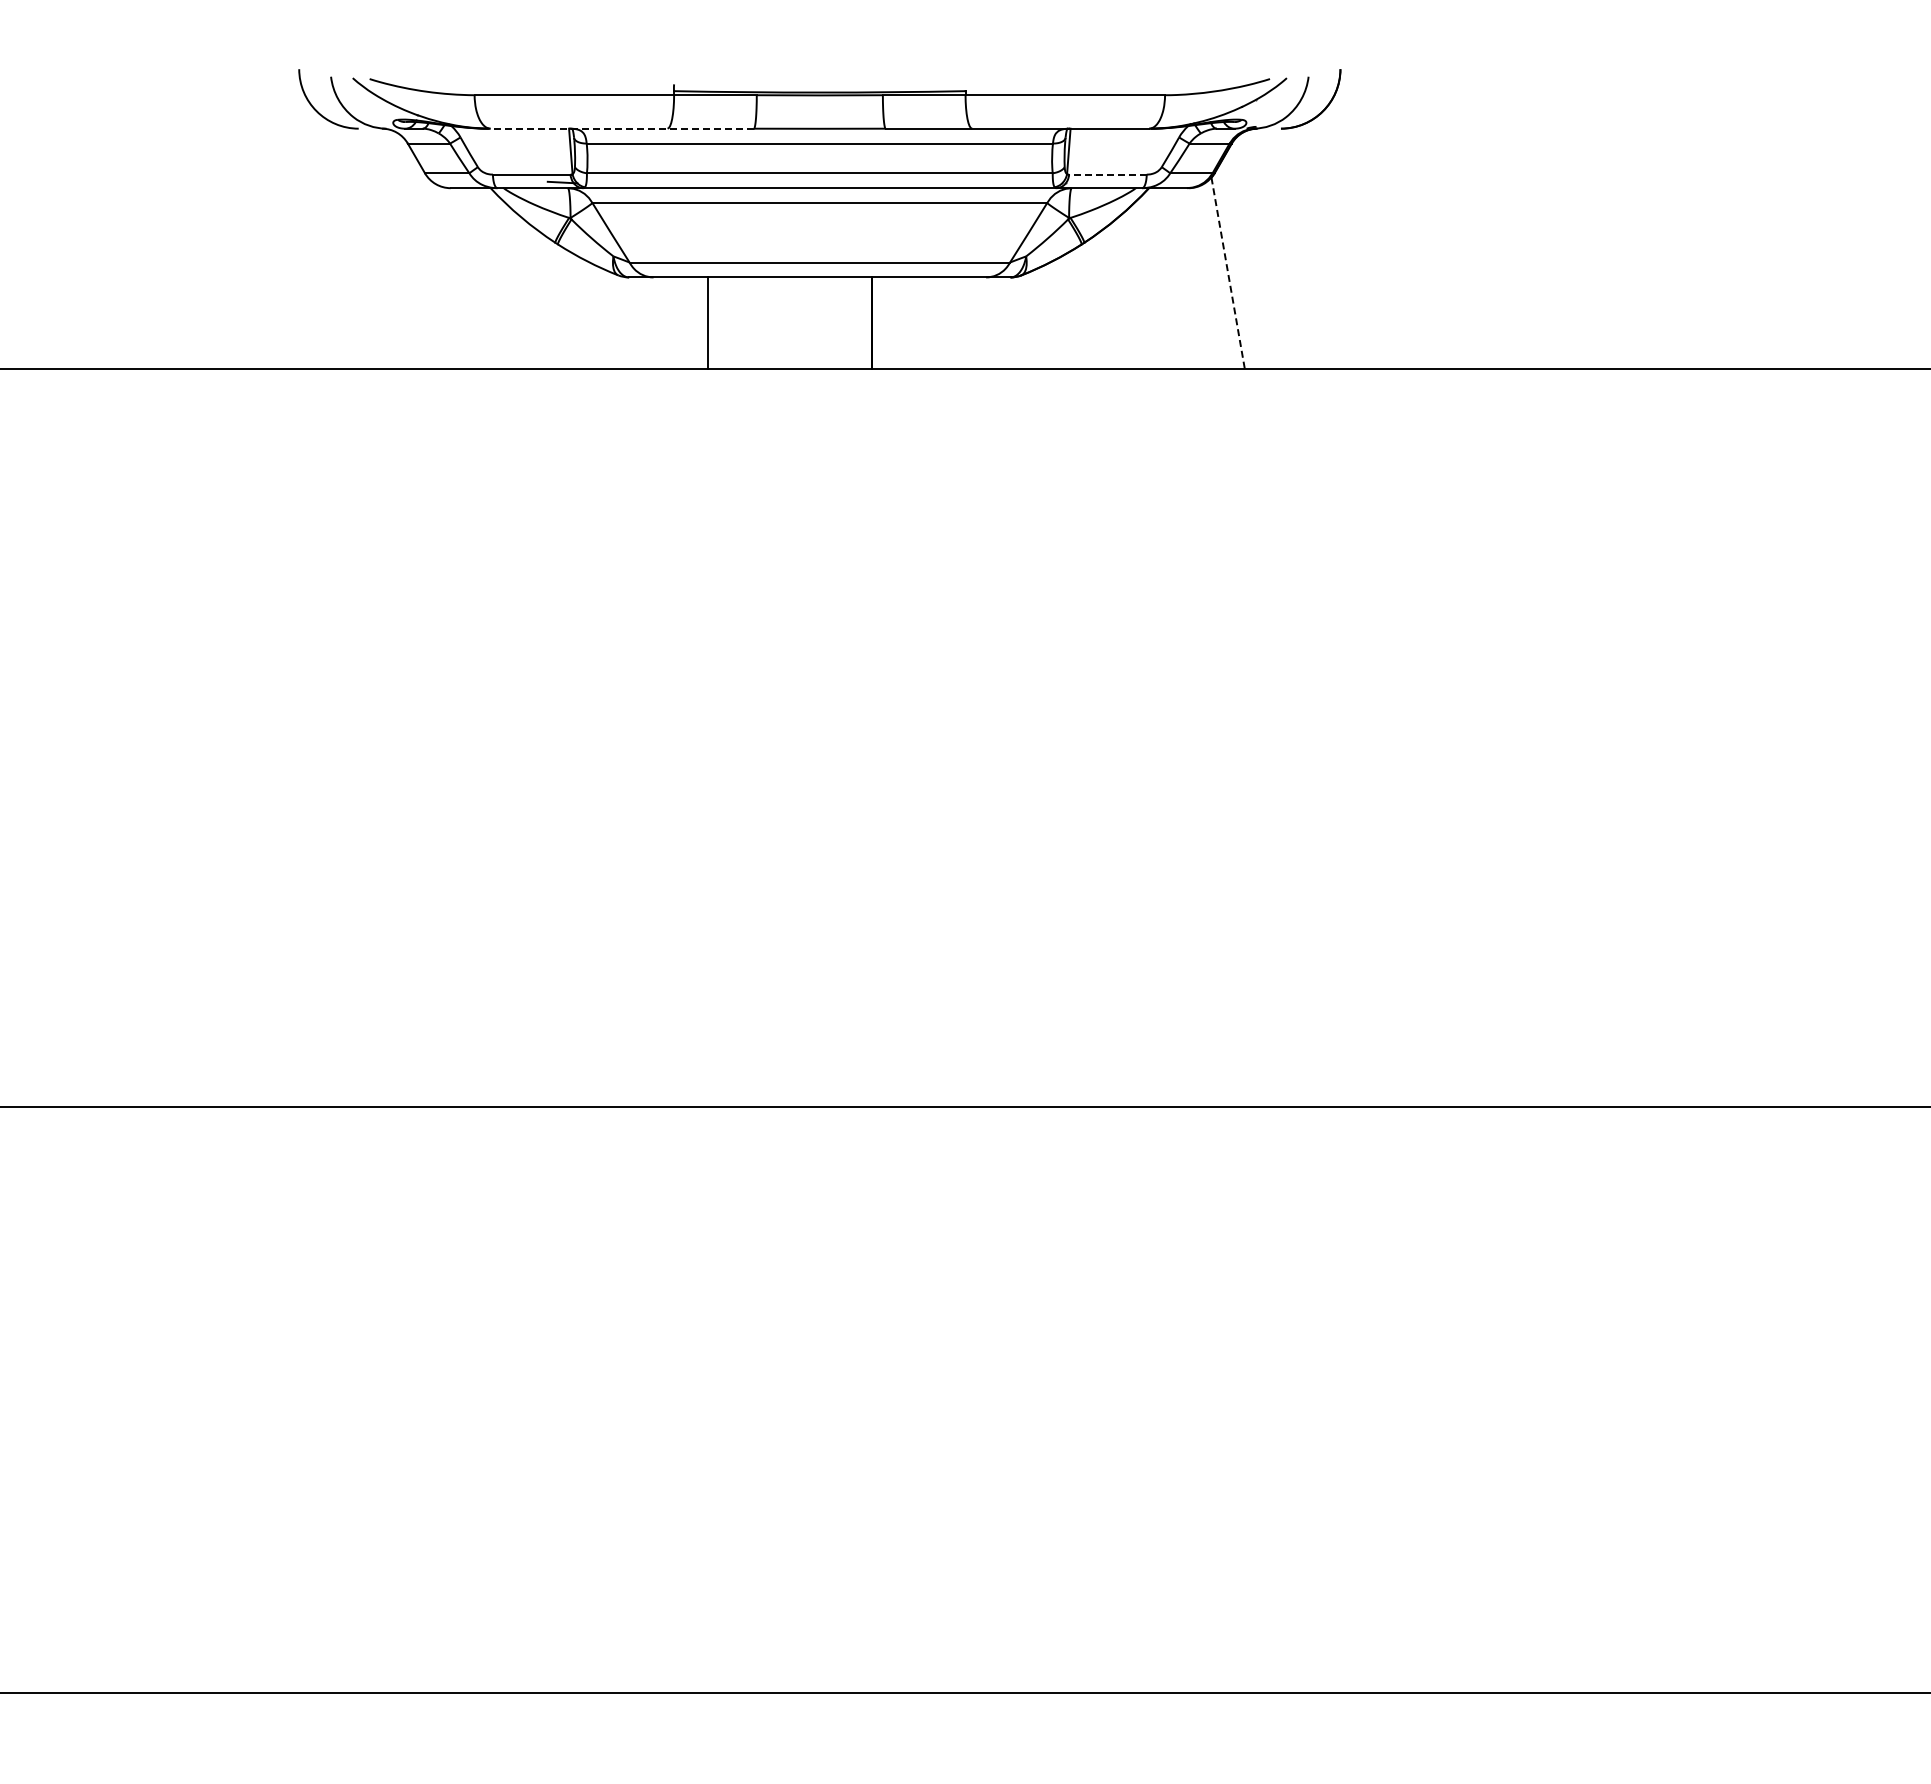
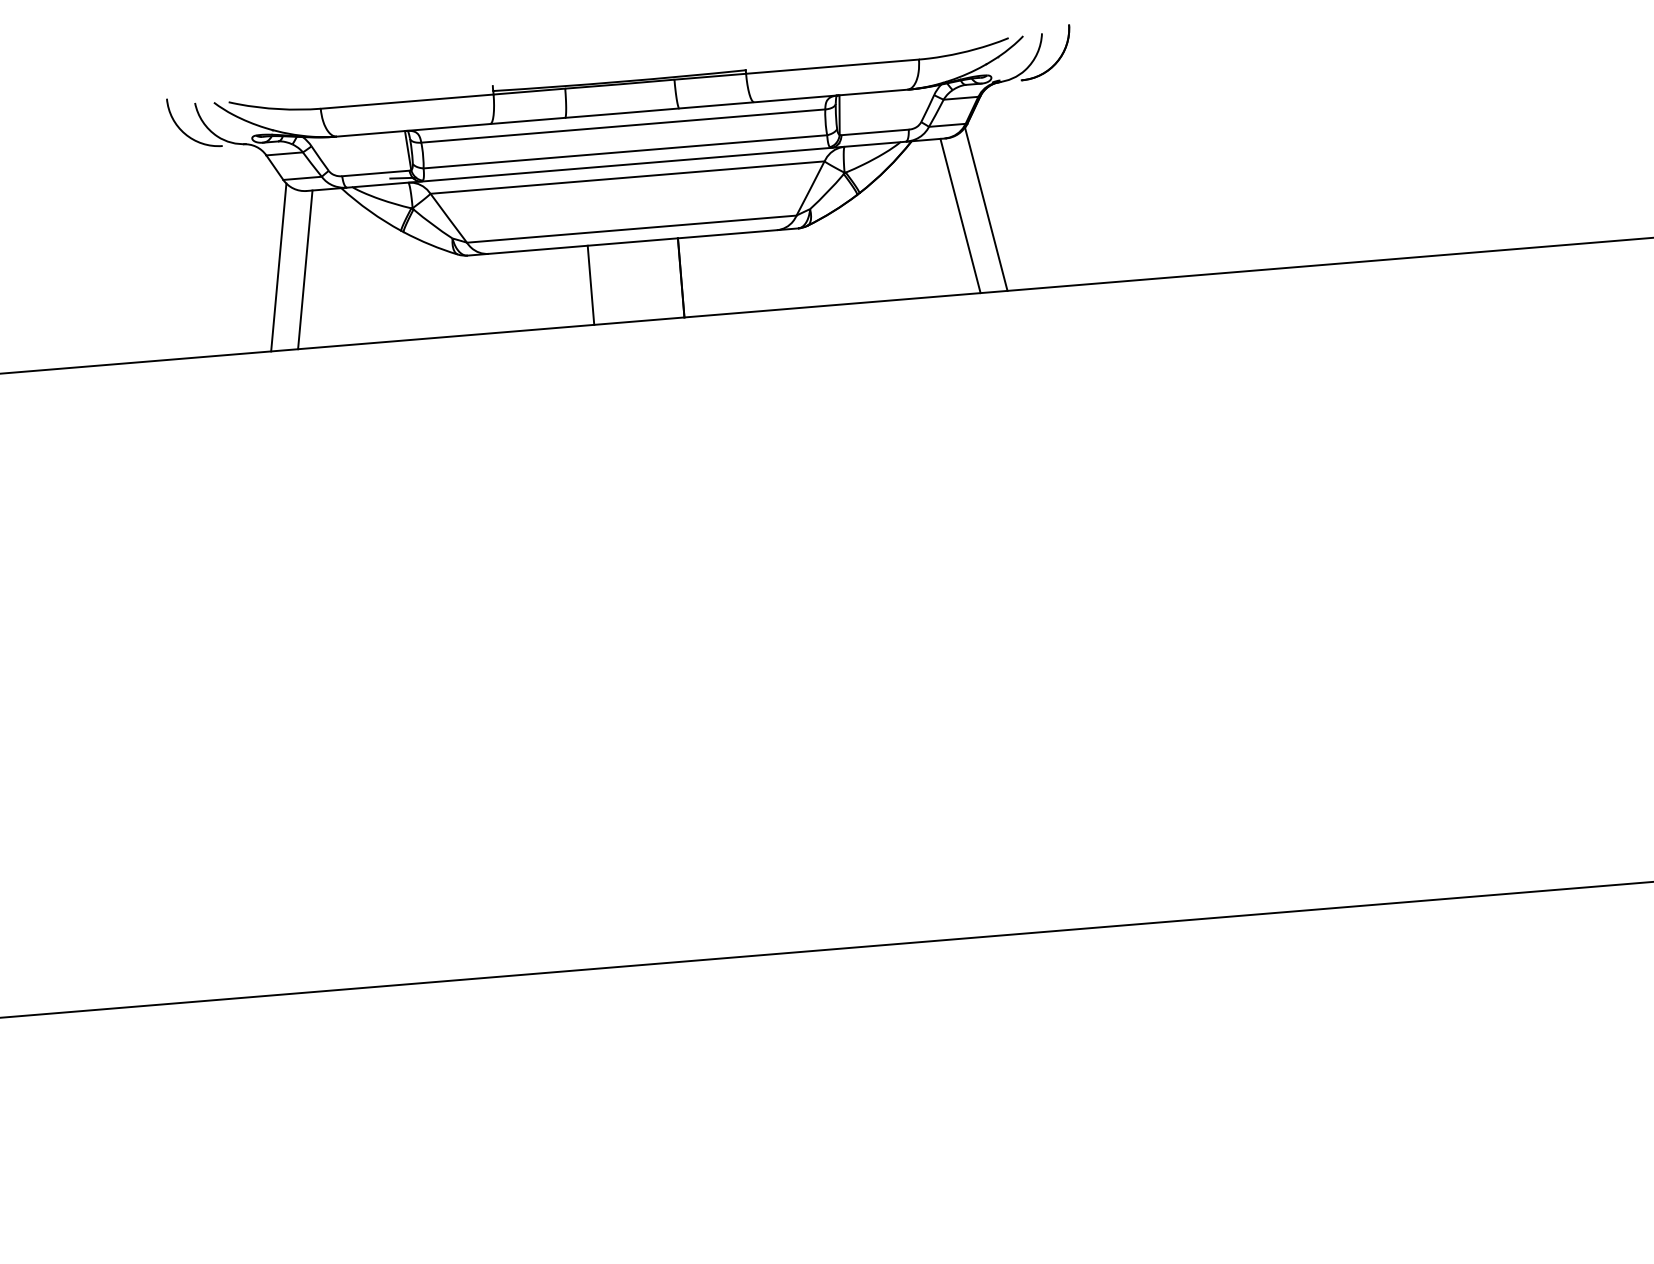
line: (622, 128) -> (451, 127), dashed -> solid
line: (1107, 174) -> (874, 132), dashed -> solid
line: (411, 272) -> (278, 266), added
line: (1228, 273) -> (986, 209), dashed -> solid
line: (441, 278) -> (305, 269), added
line: (1197, 278) -> (960, 216), added
line: (707, 322) -> (590, 284), moved

